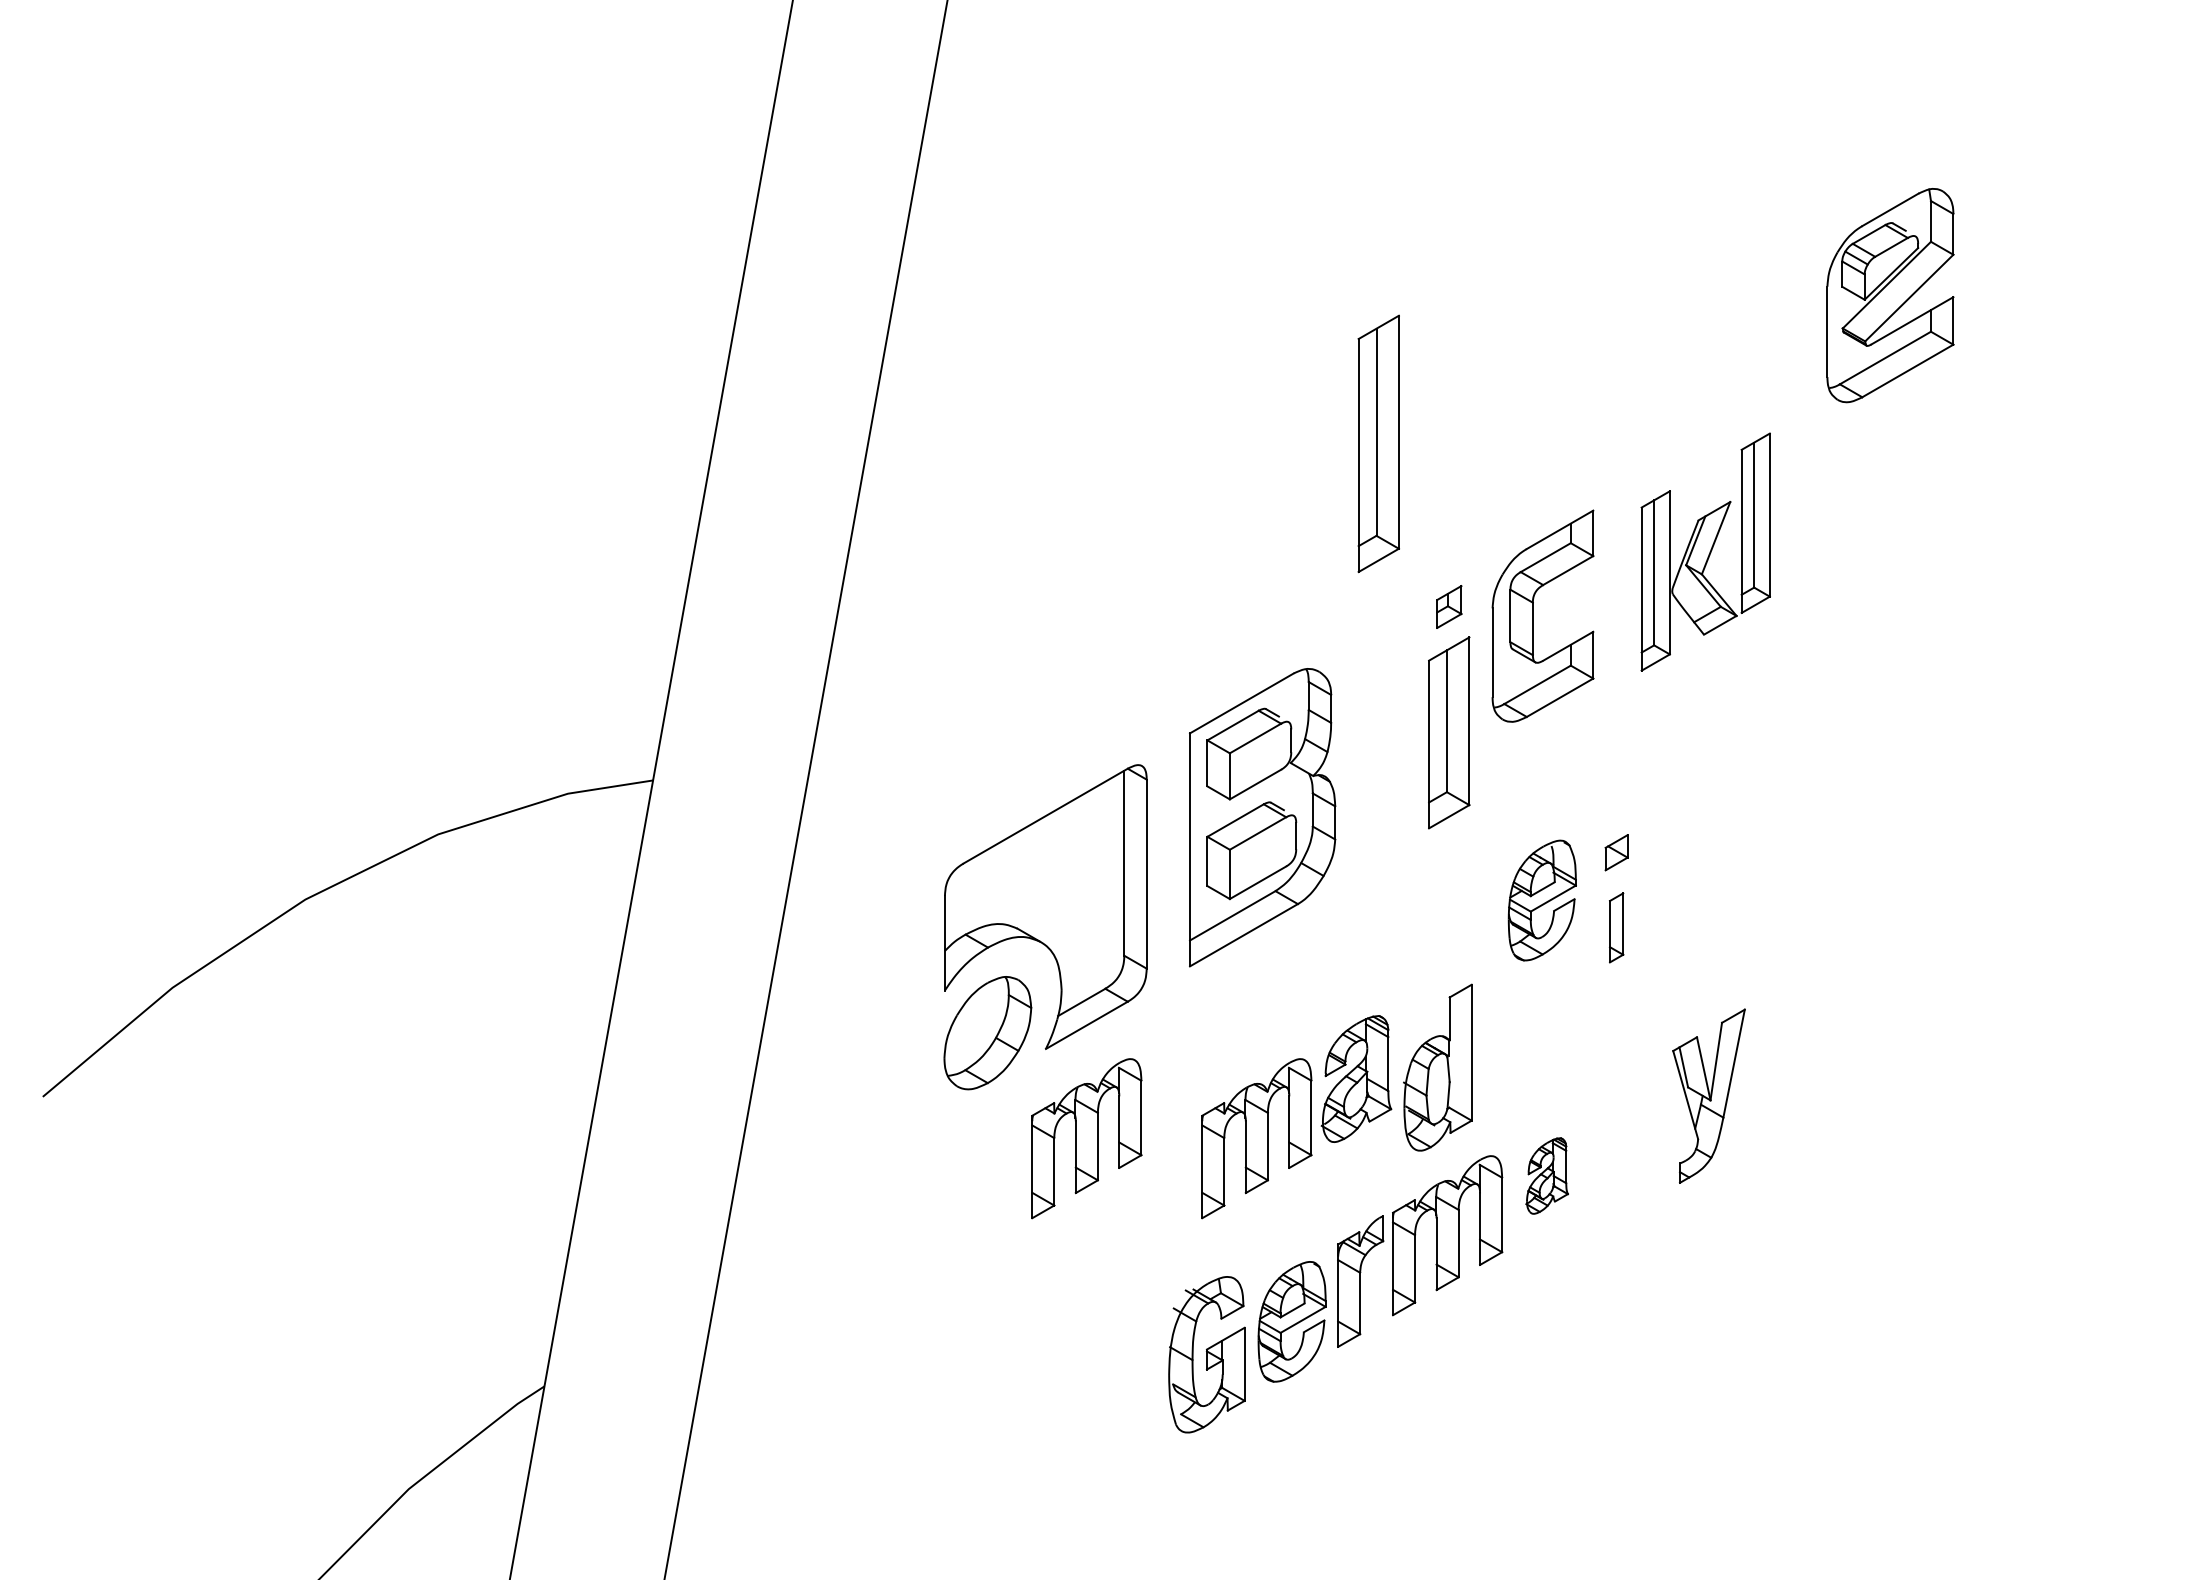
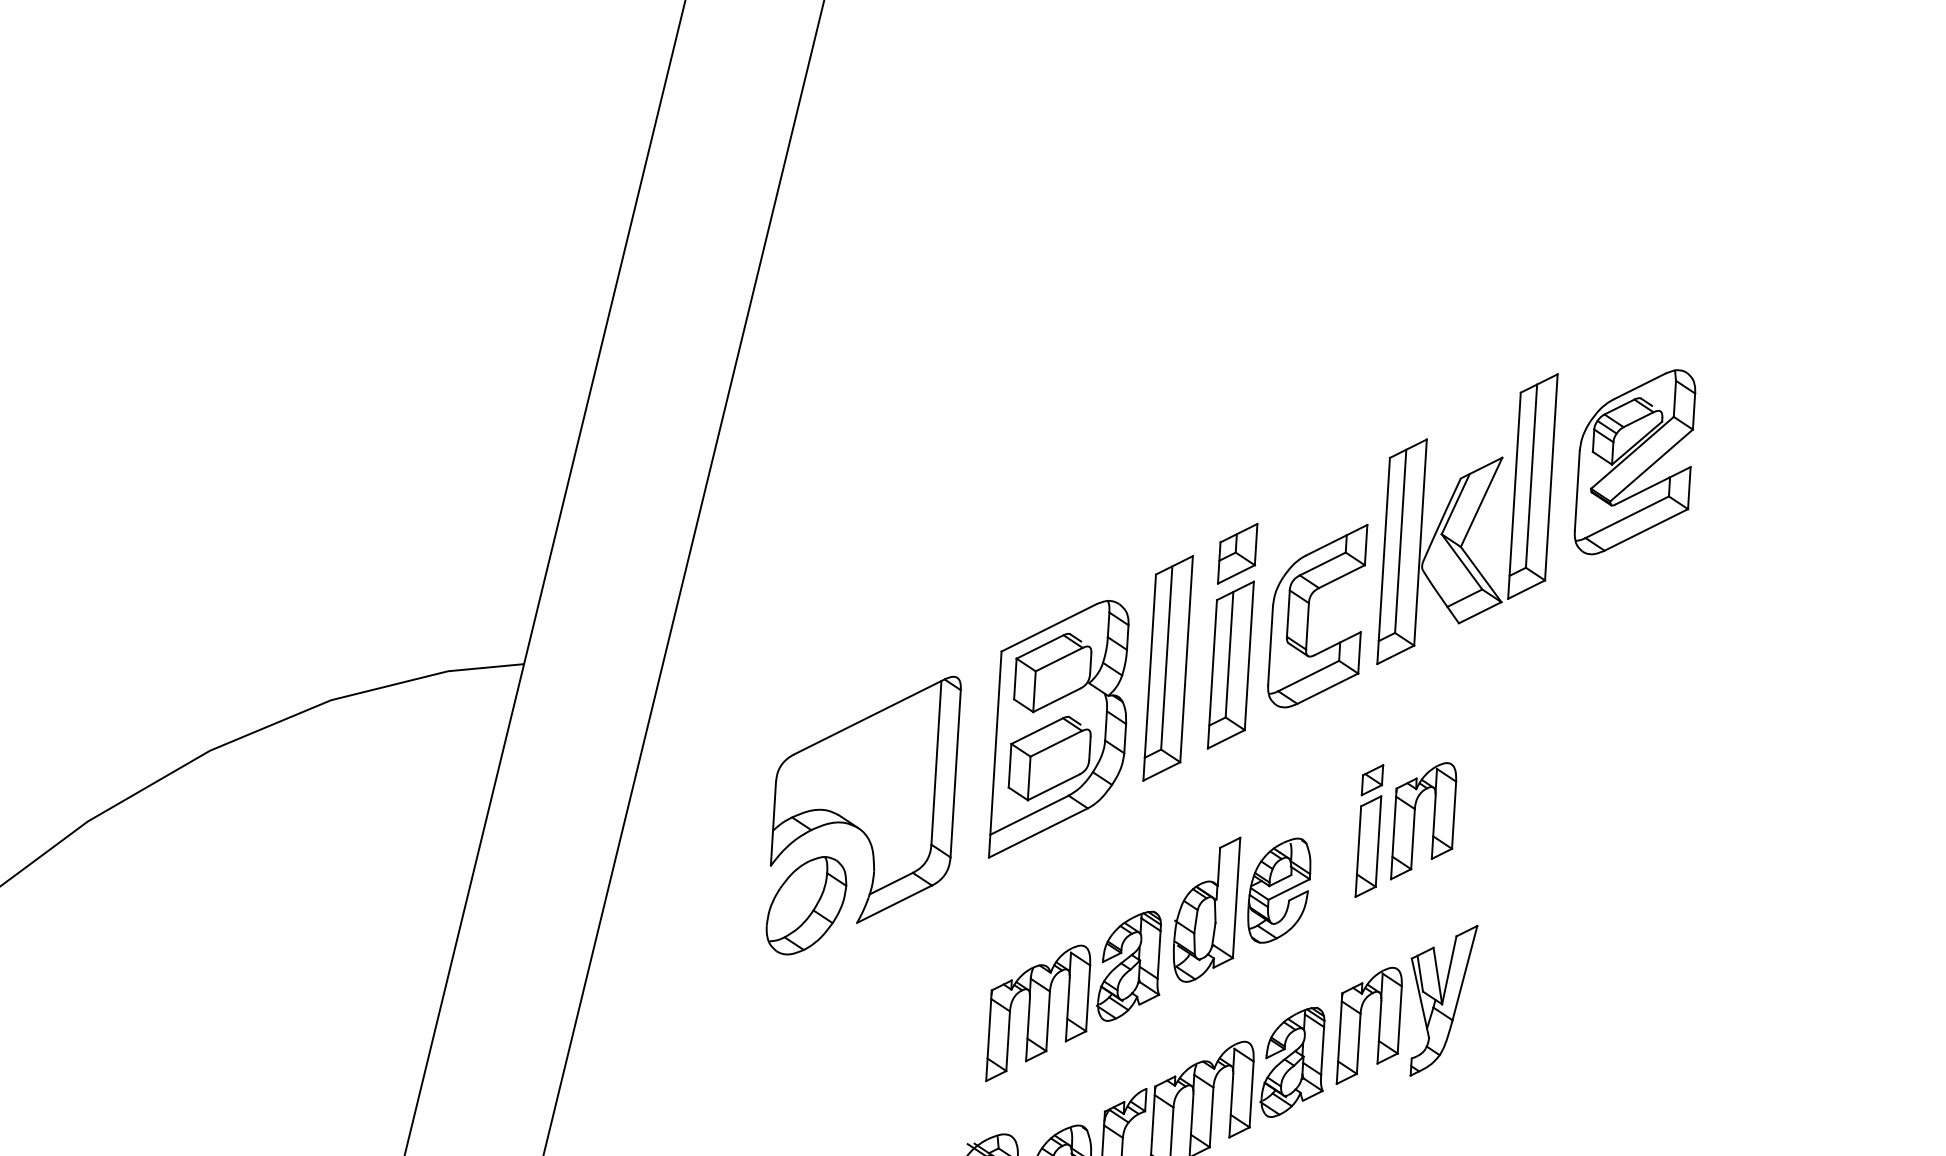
part: (1890, 295) -> (1635, 462), moved
part: (1378, 443) -> (1167, 668), moved
part: (1705, 551) -> (1467, 518), size x1.43
part: (1449, 606) -> (1237, 553), size x1.67
part: (1533, 615) -> (1308, 614), moved
part: (1666, 895) -> (1414, 820), added
part: (1541, 900) -> (1278, 890), moved
part: (1616, 927) -> (1368, 846), size x1.67
part: (1437, 1067) -> (1205, 909), moved
part: (1619, 1129) -> (1360, 1025), added
part: (1086, 1138) -> (888, 1004), removed
part: (1546, 1175) -> (1292, 1061), size x1.67

